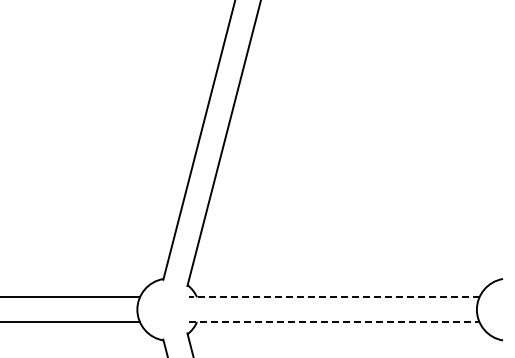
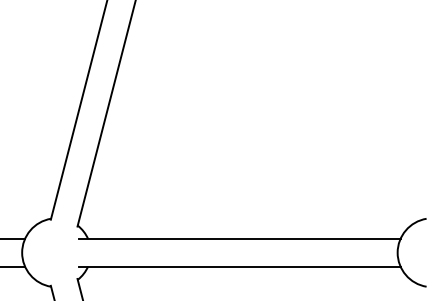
line: (333, 297) -> (239, 239), dashed -> solid
line: (334, 322) -> (240, 266), dashed -> solid

